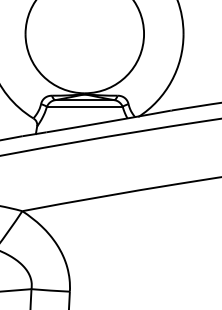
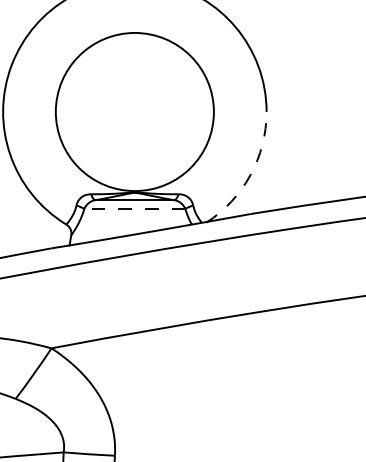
arc: (171, 81) -> (250, 175), solid -> dashed
line: (84, 106) -> (134, 208), solid -> dashed

